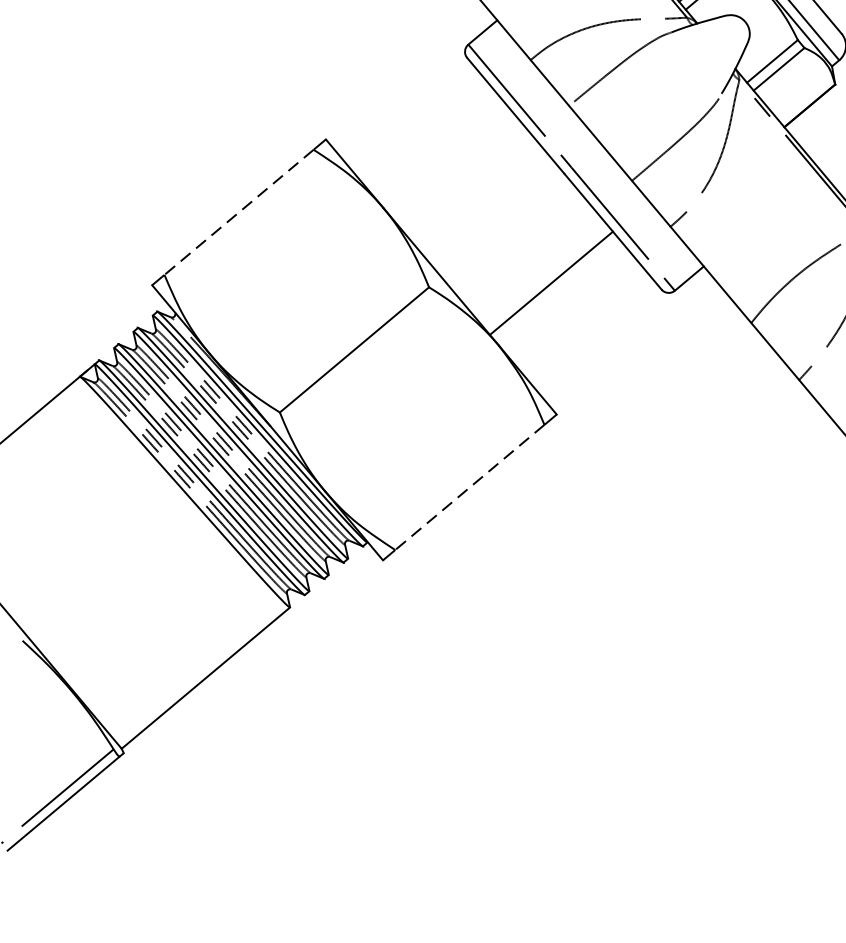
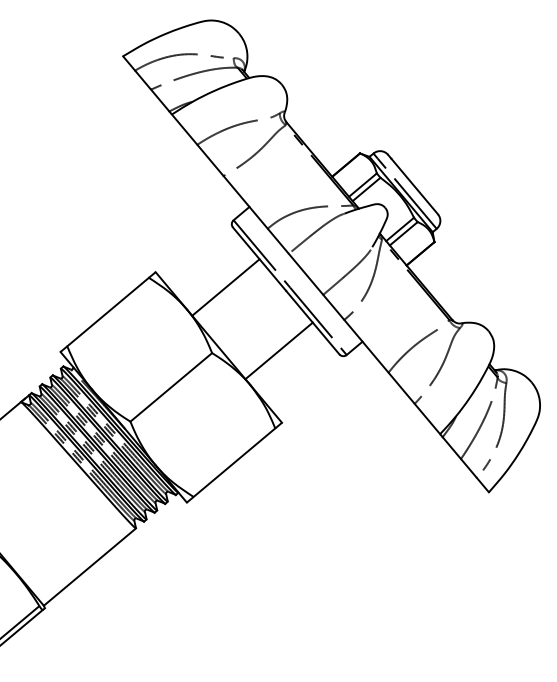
line: (453, 167) -> (225, 287), added
line: (237, 213) -> (107, 312), dashed -> solid
line: (469, 488) -> (234, 463), dashed -> solid

